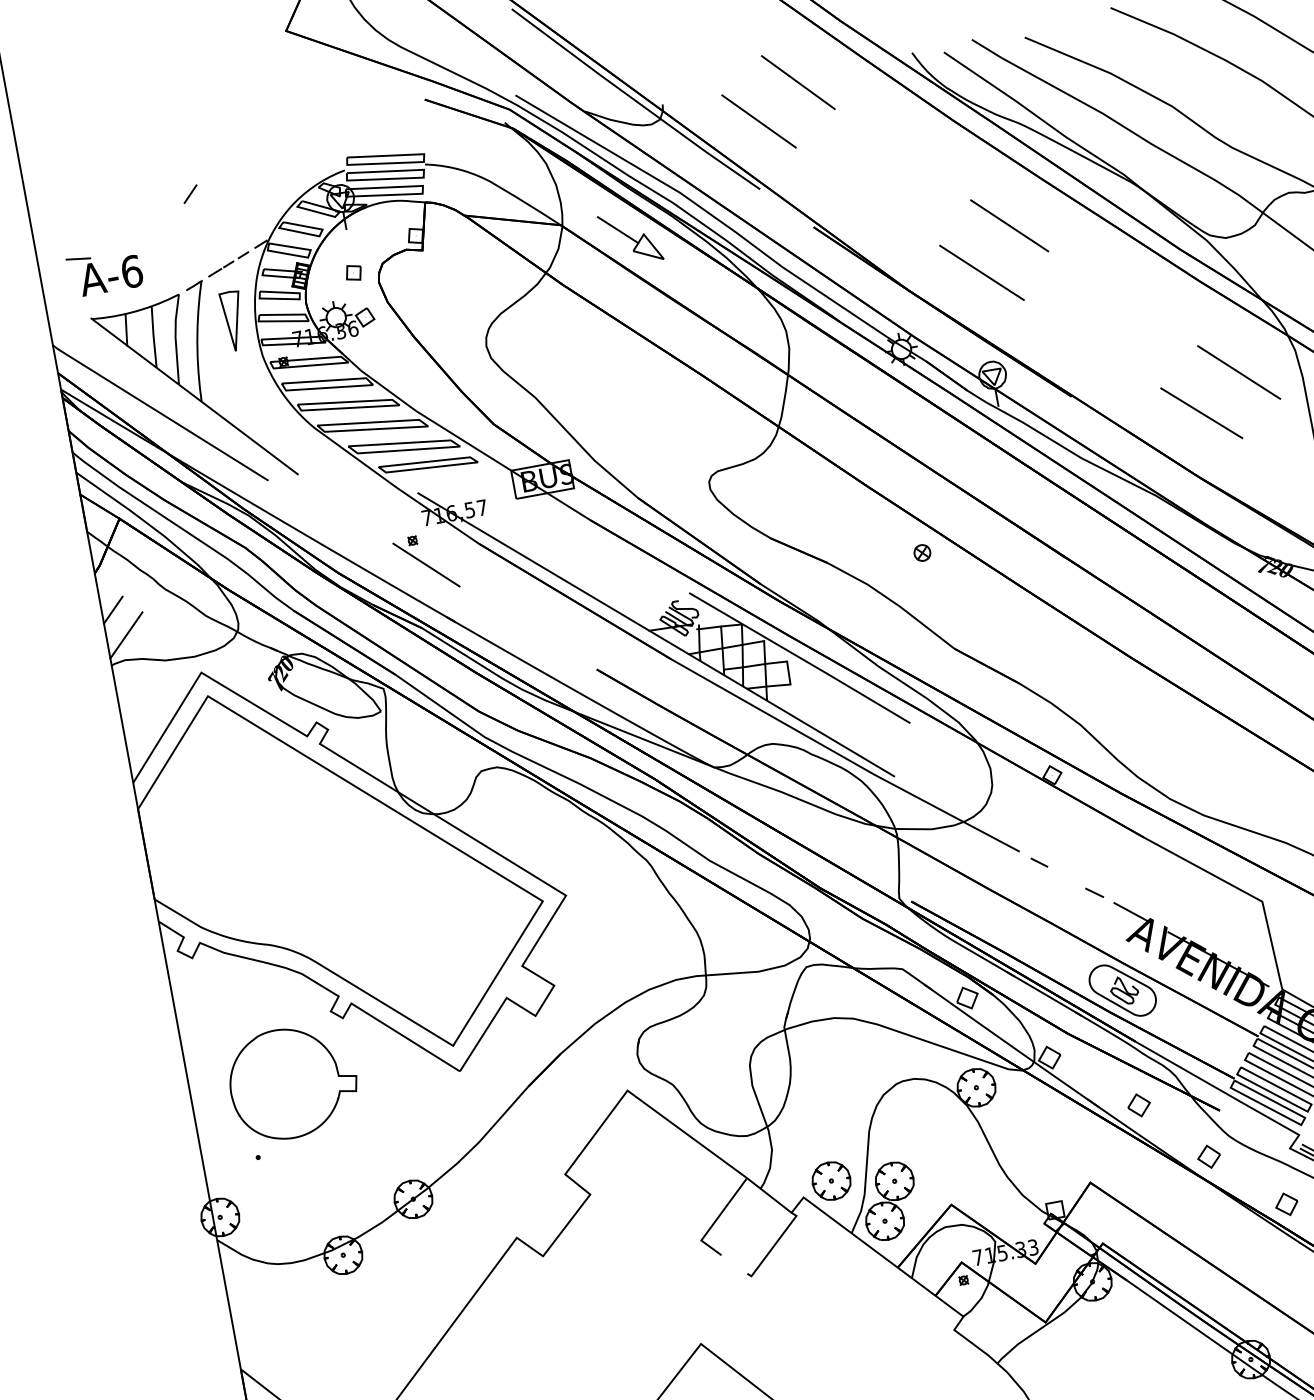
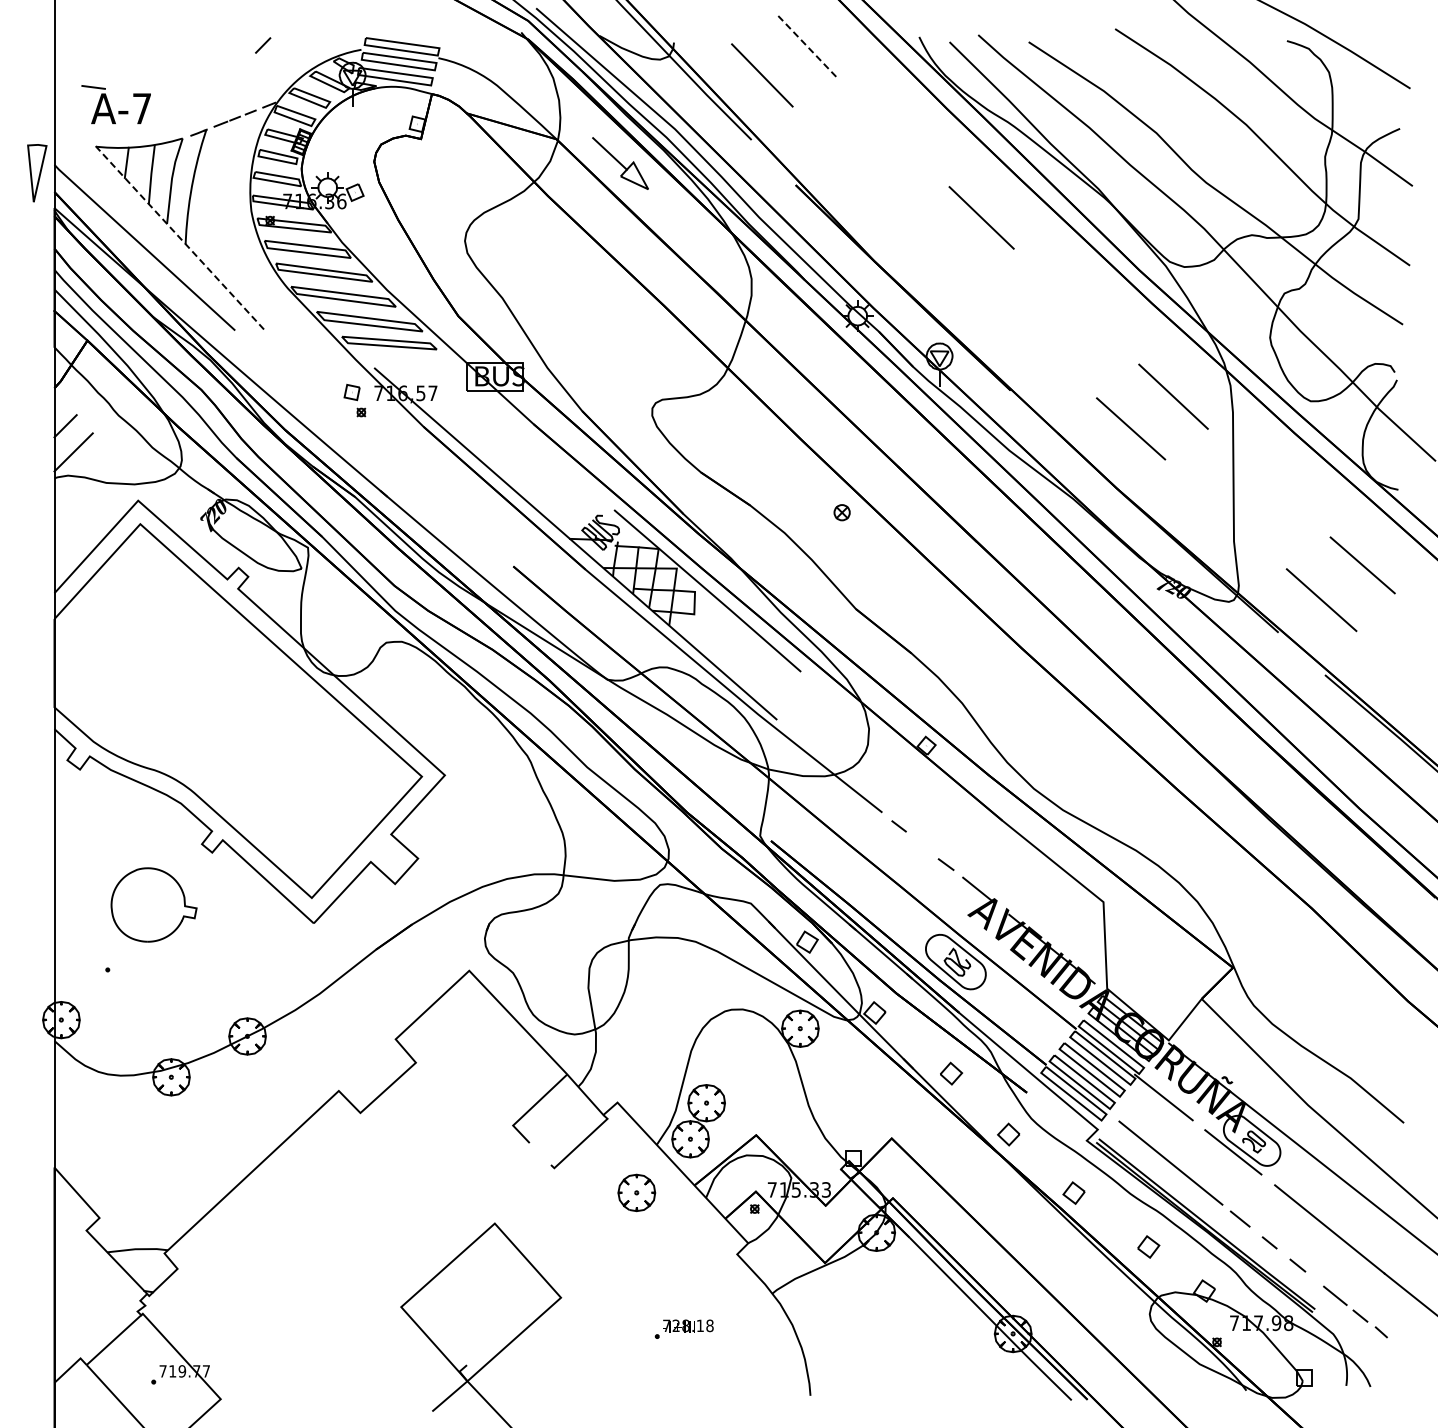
line: (798, 82) -> (806, 45), solid -> dashed
line: (190, 194) -> (263, 45), moved
text: (131, 271) -> (141, 108), A-6 -> A-7
line: (982, 272) -> (947, 257), removed
part: (353, 273) -> (351, 392), moved
part: (234, 321) -> (37, 173), moved
line: (194, 396) -> (179, 237), solid -> dashed
line: (425, 564) -> (369, 437), removed
part: (292, 1082) -> (153, 904), size x0.7
part: (831, 1180) -> (636, 1192), moved

